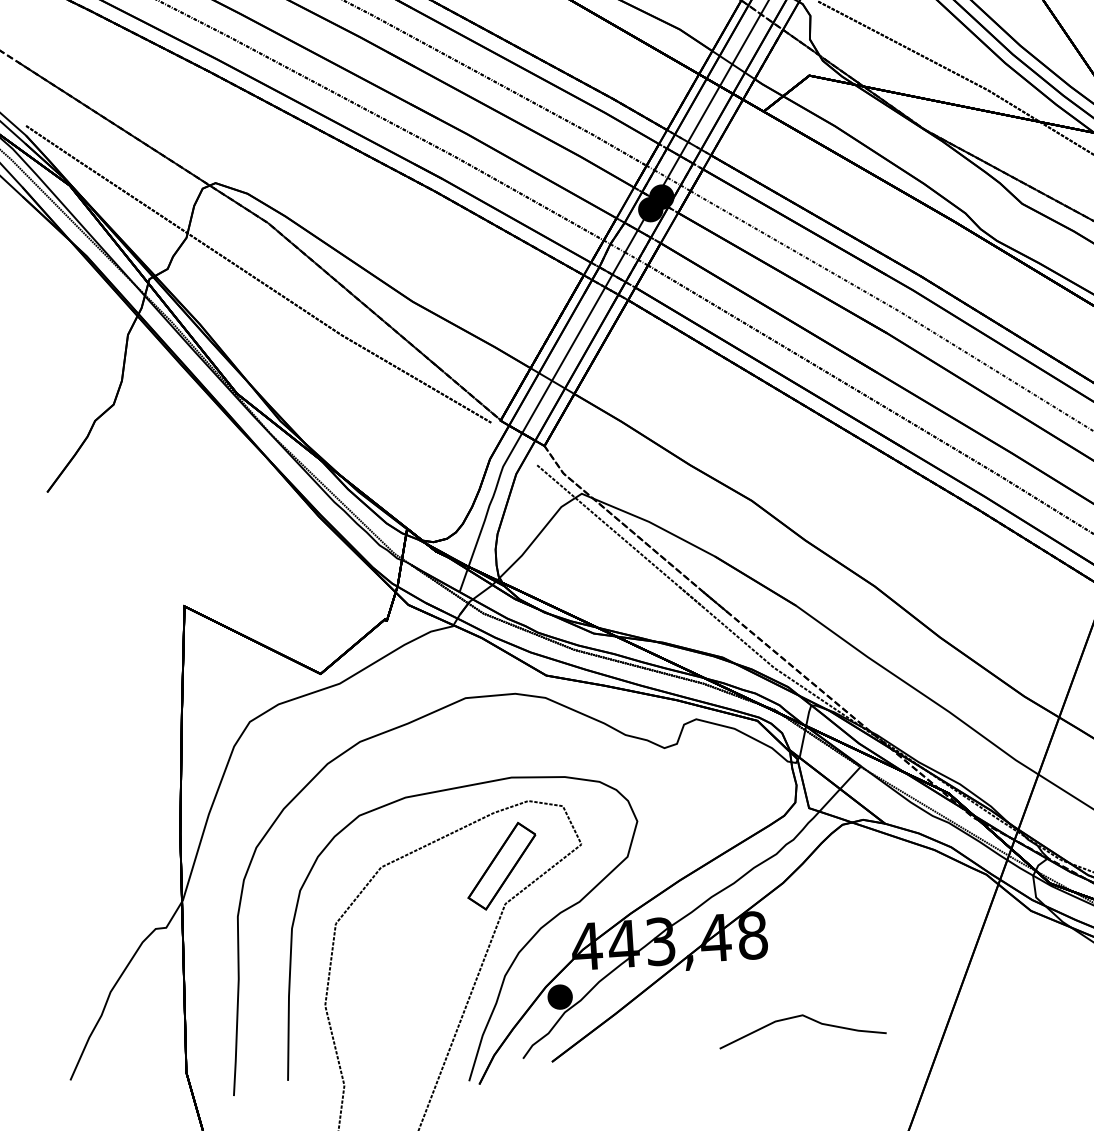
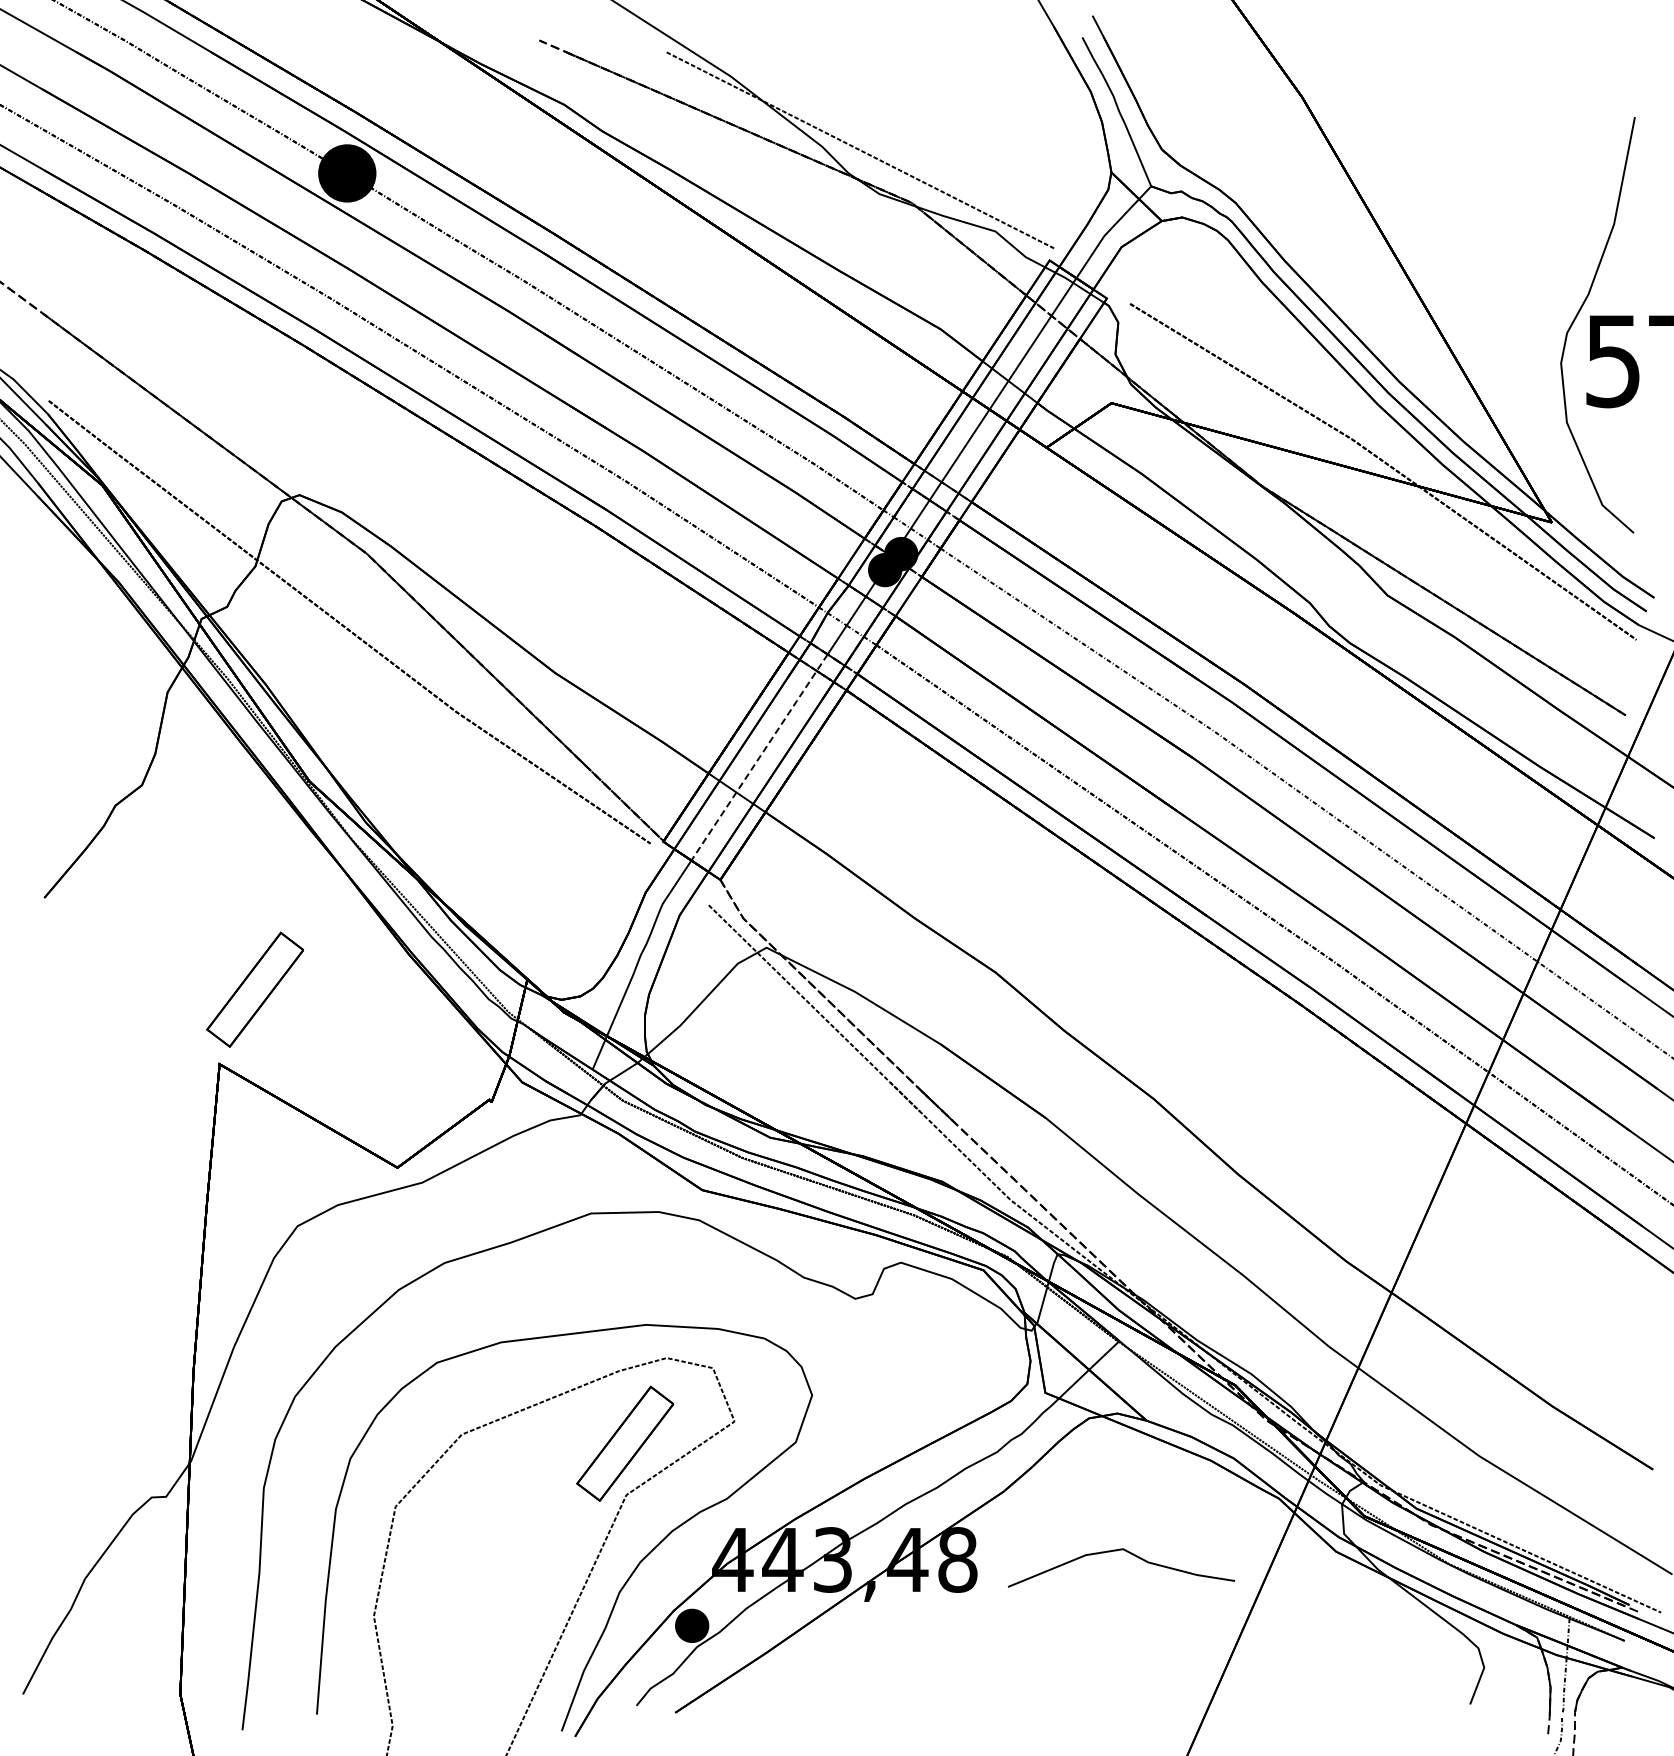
line: (567, 353) -> (759, 757), solid -> dashed
part: (206, 549) -> (254, 989), added
curve: (808, 1018) -> (1130, 1554), moved

